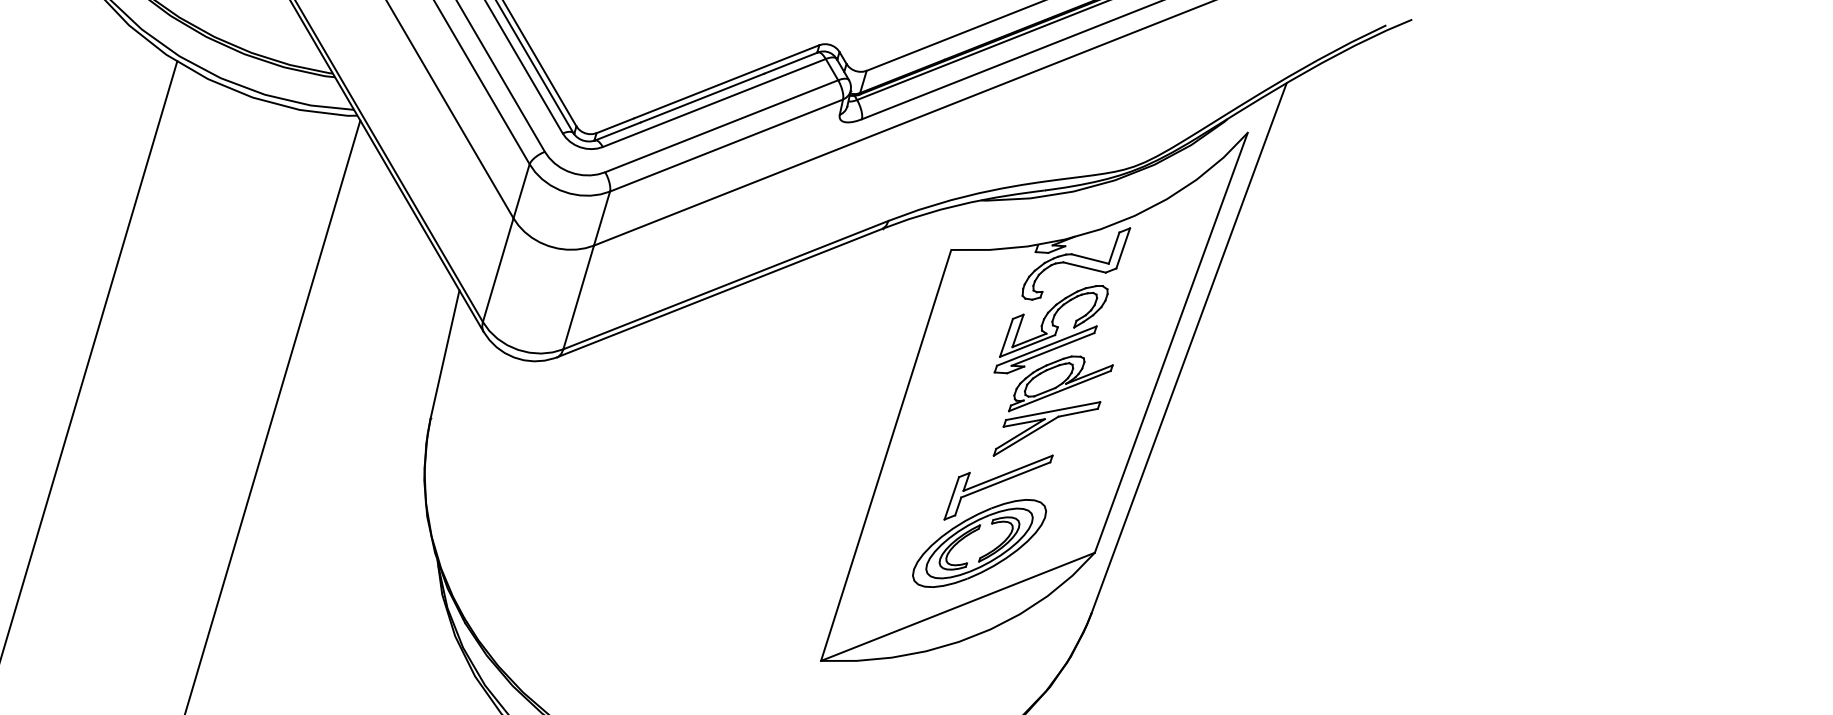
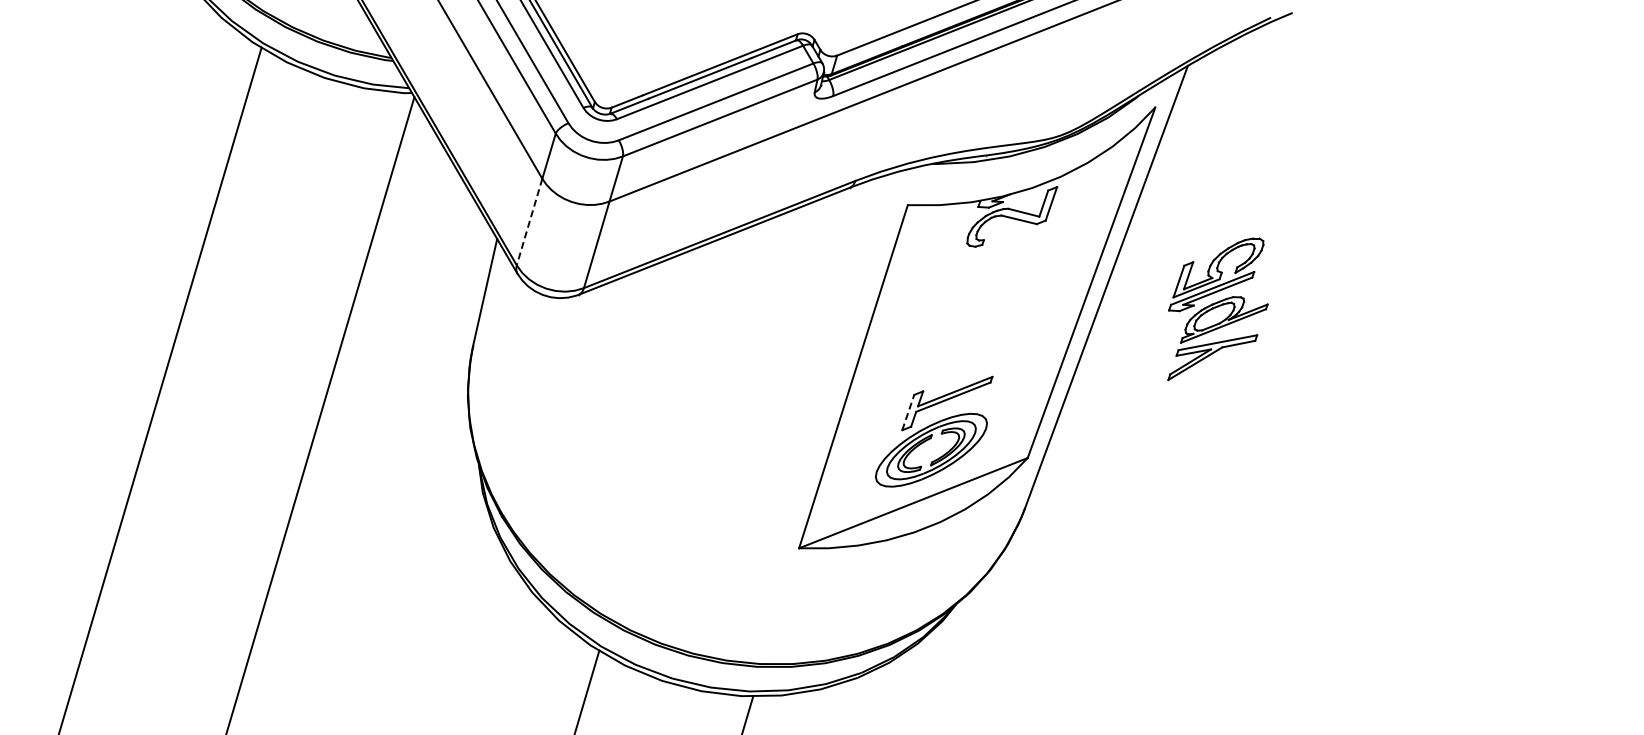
line: (498, 270) -> (529, 222), solid -> dashed
part: (1052, 371) -> (1217, 309), moved
line: (952, 498) -> (908, 412), solid -> dashed

